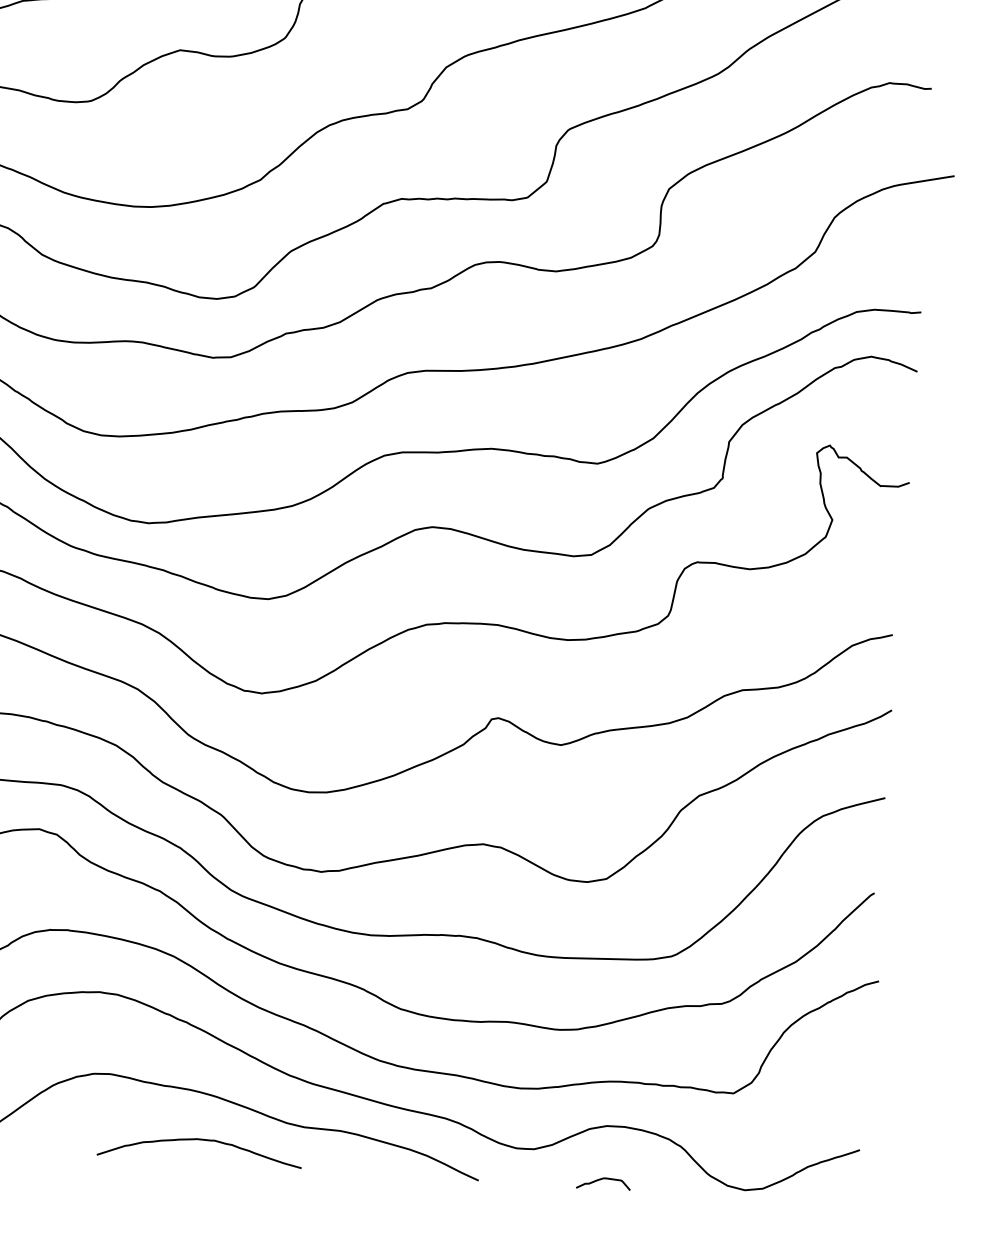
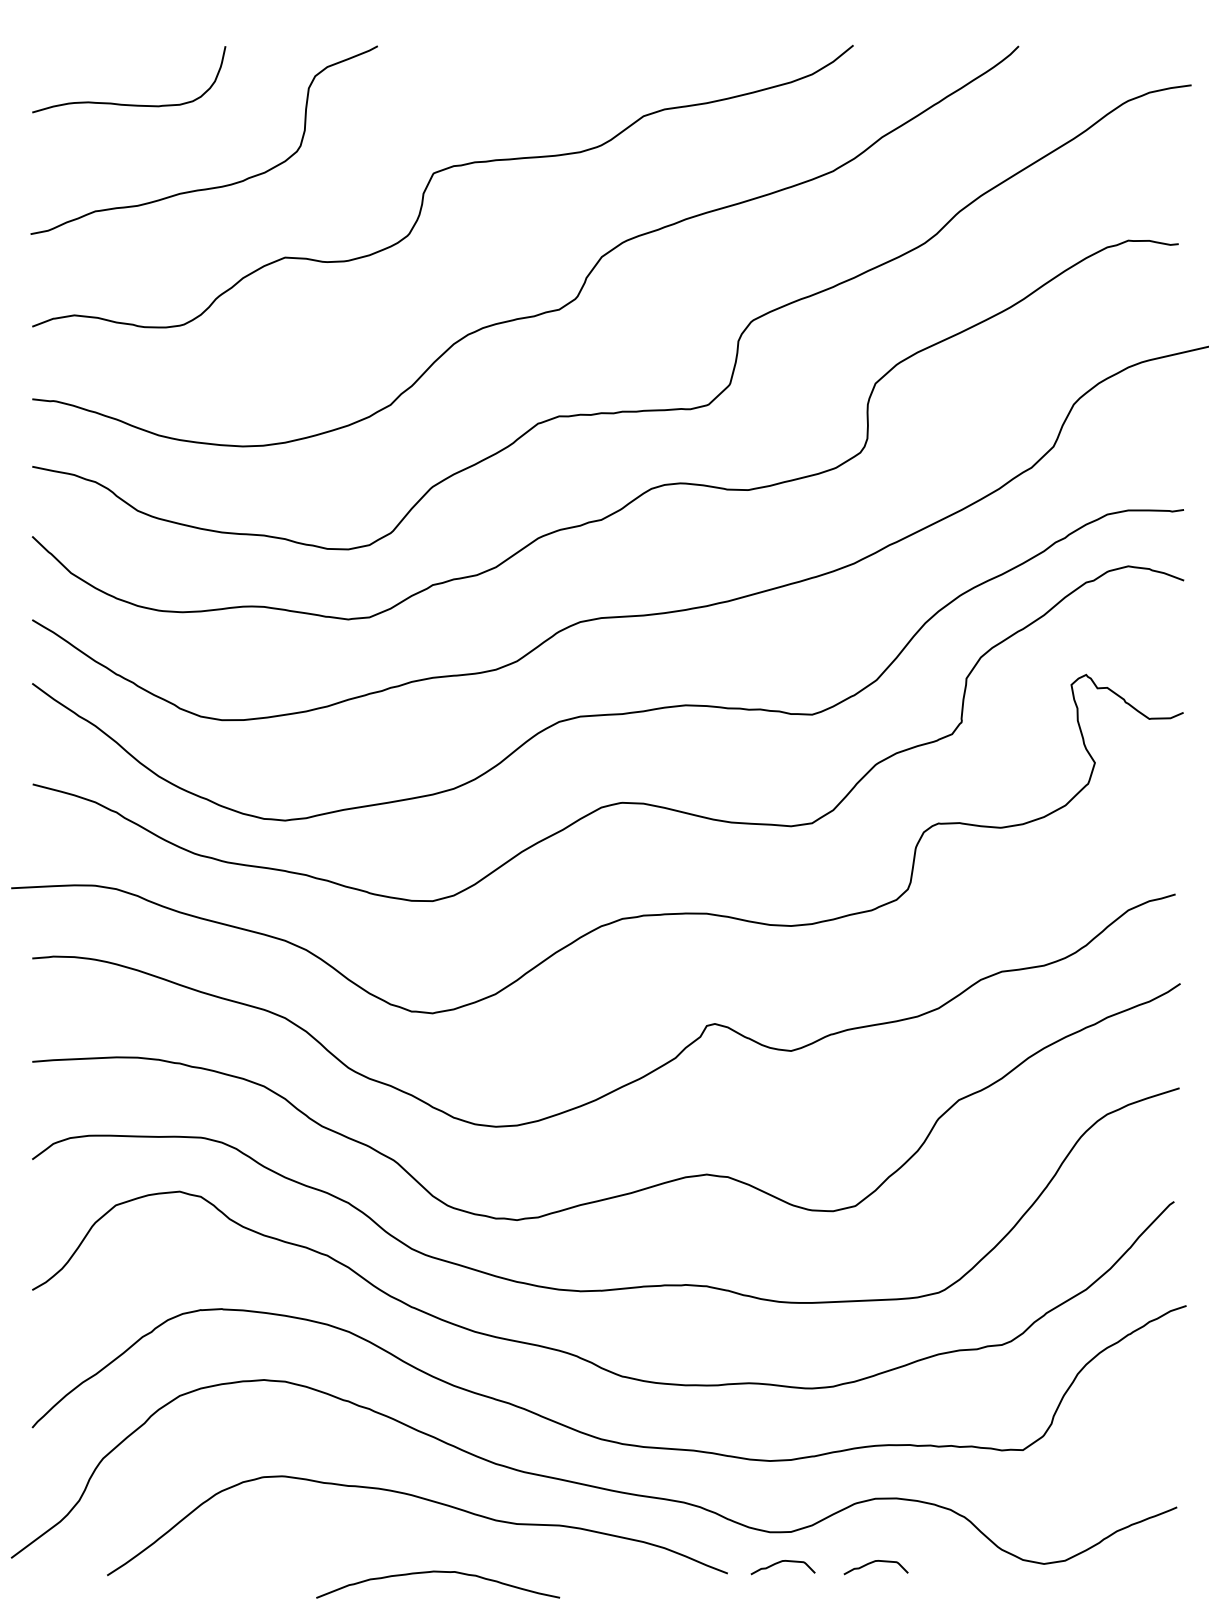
curve: (200, 1140) -> (438, 1572), moved
curve: (522, 1175) -> (779, 1563), added

